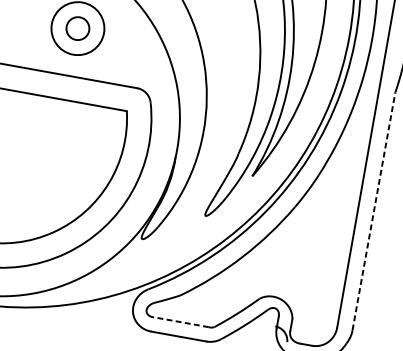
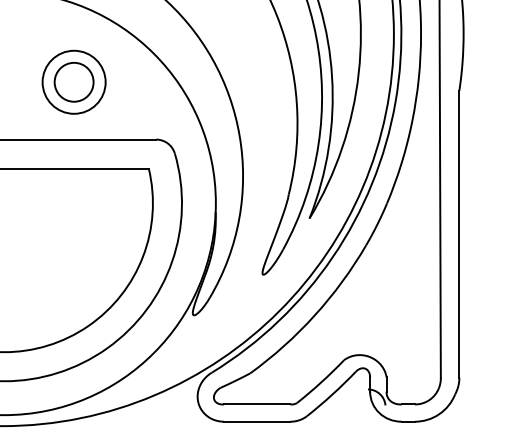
circle: (77, 27) -> (73, 81), size x1.43
line: (374, 211) -> (459, 233), dashed -> solid
line: (180, 322) -> (256, 404), dashed -> solid

